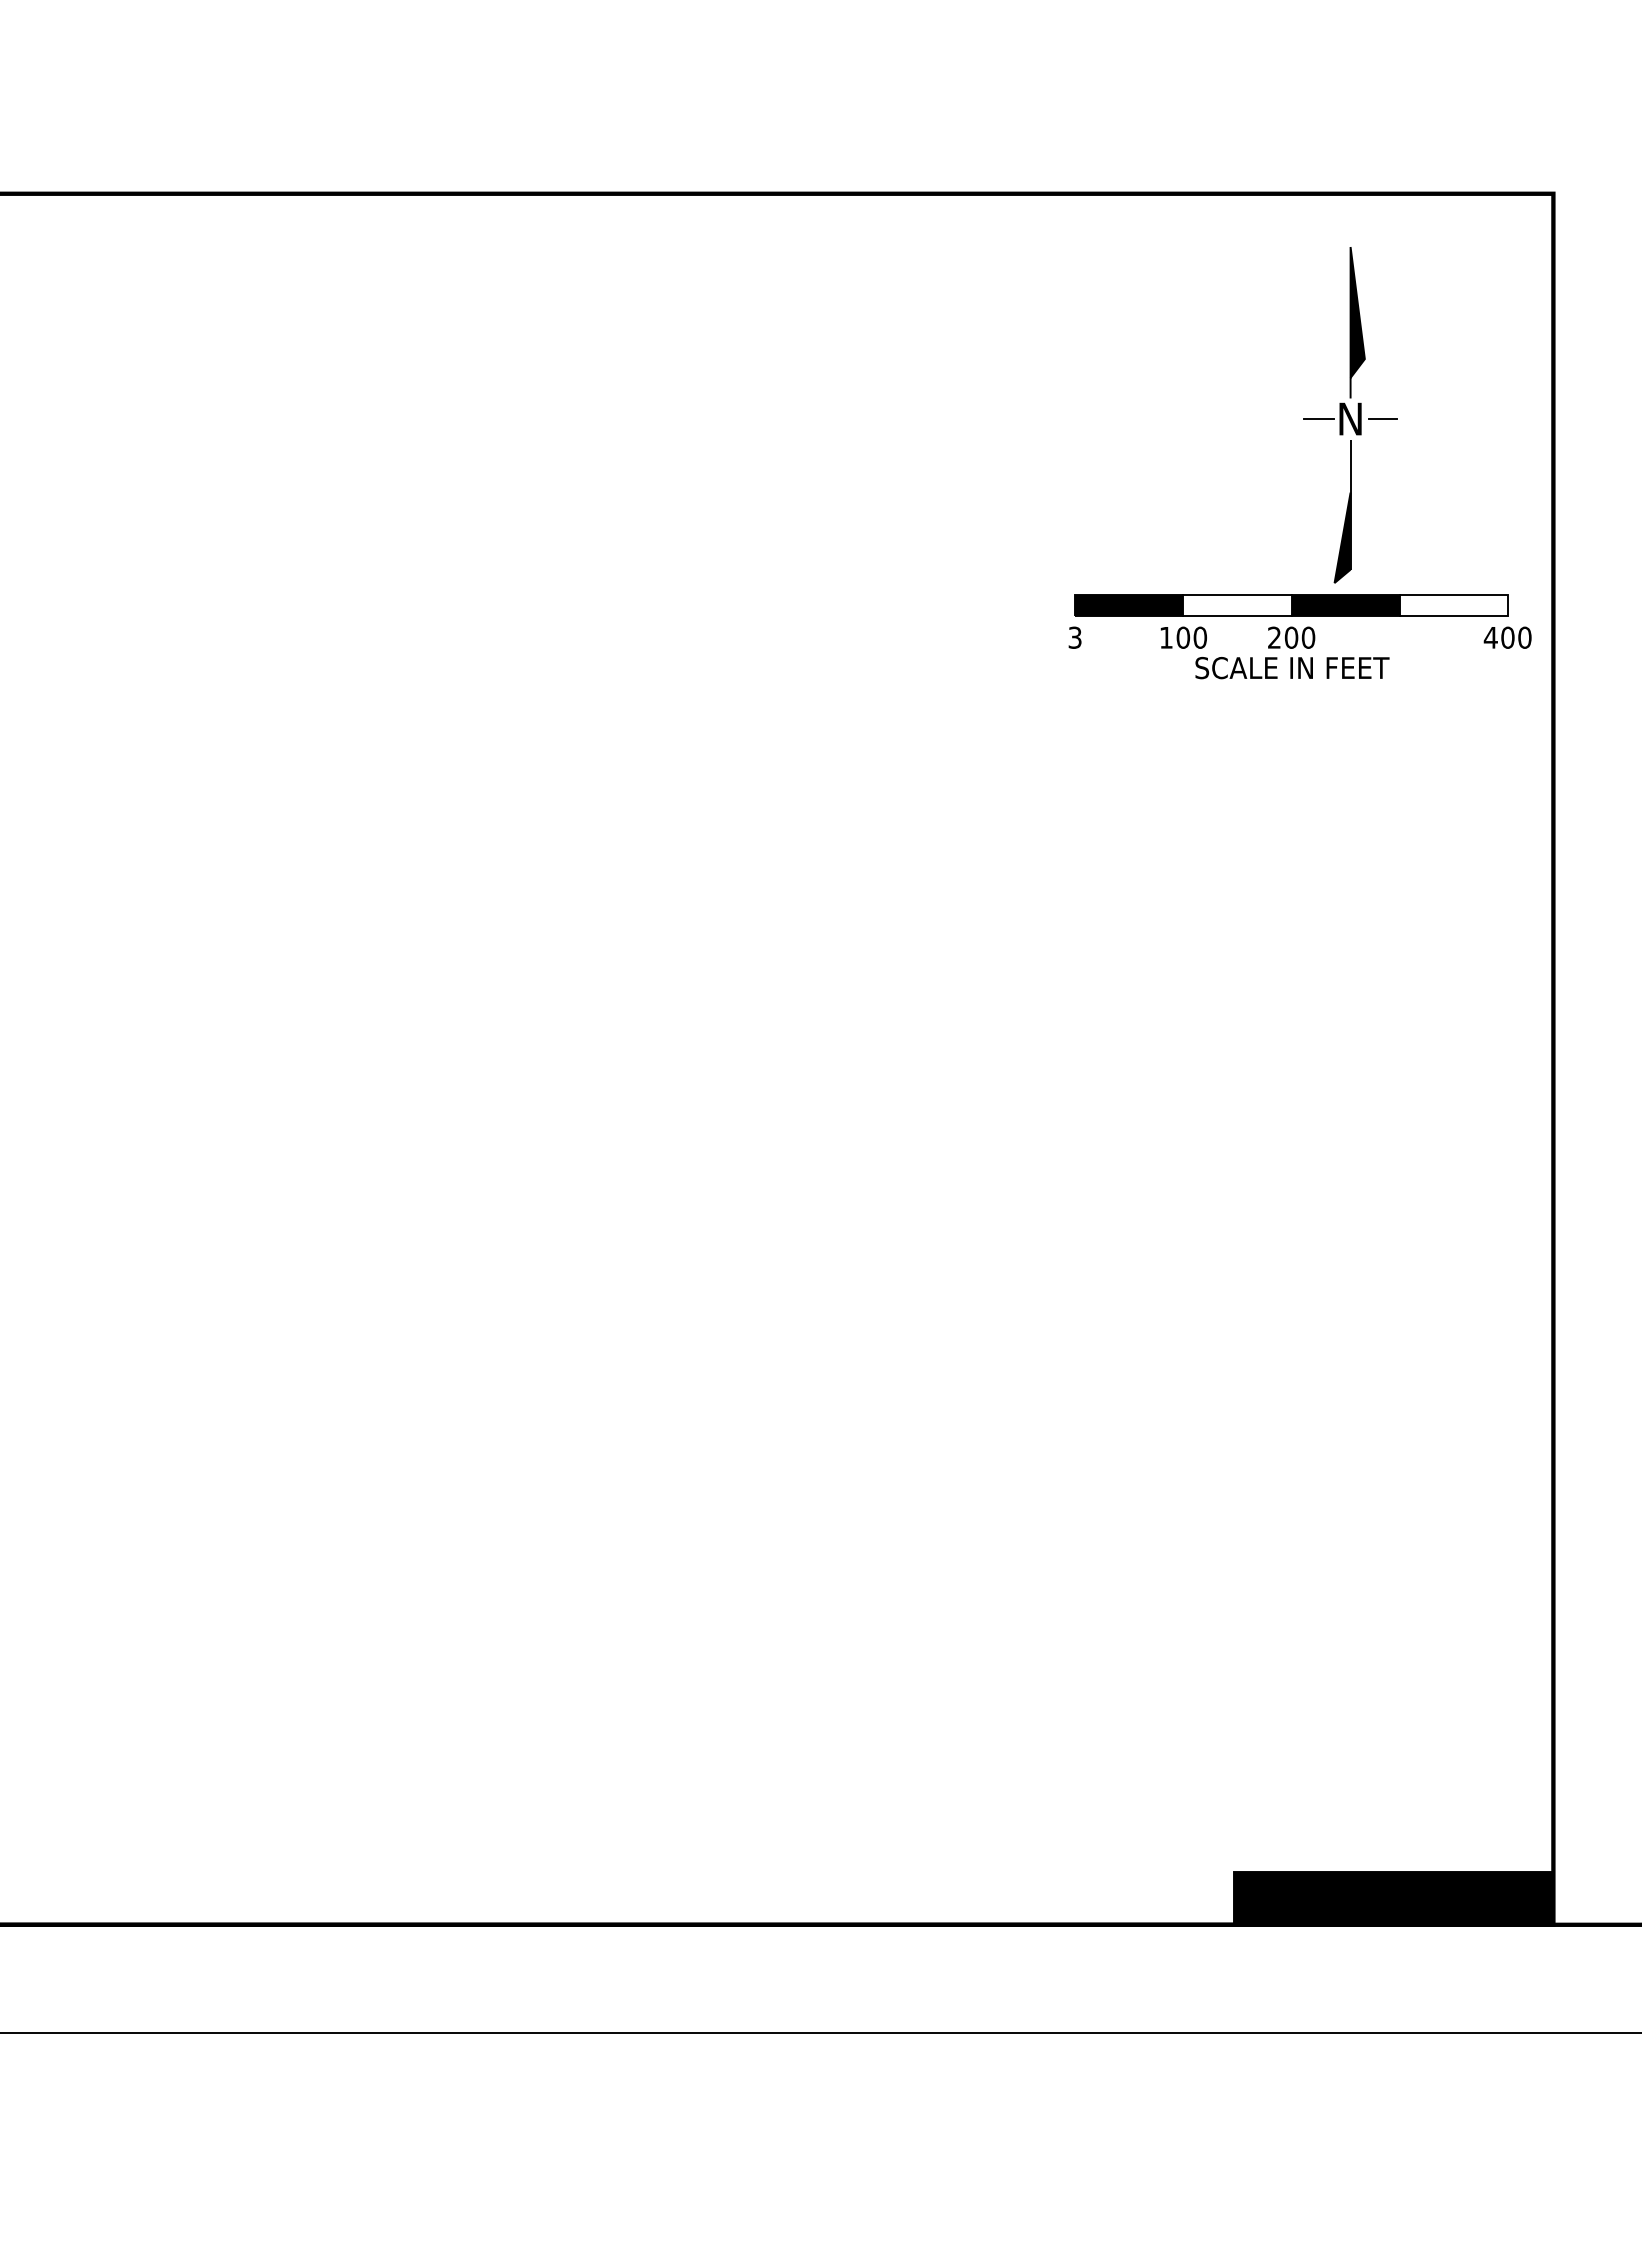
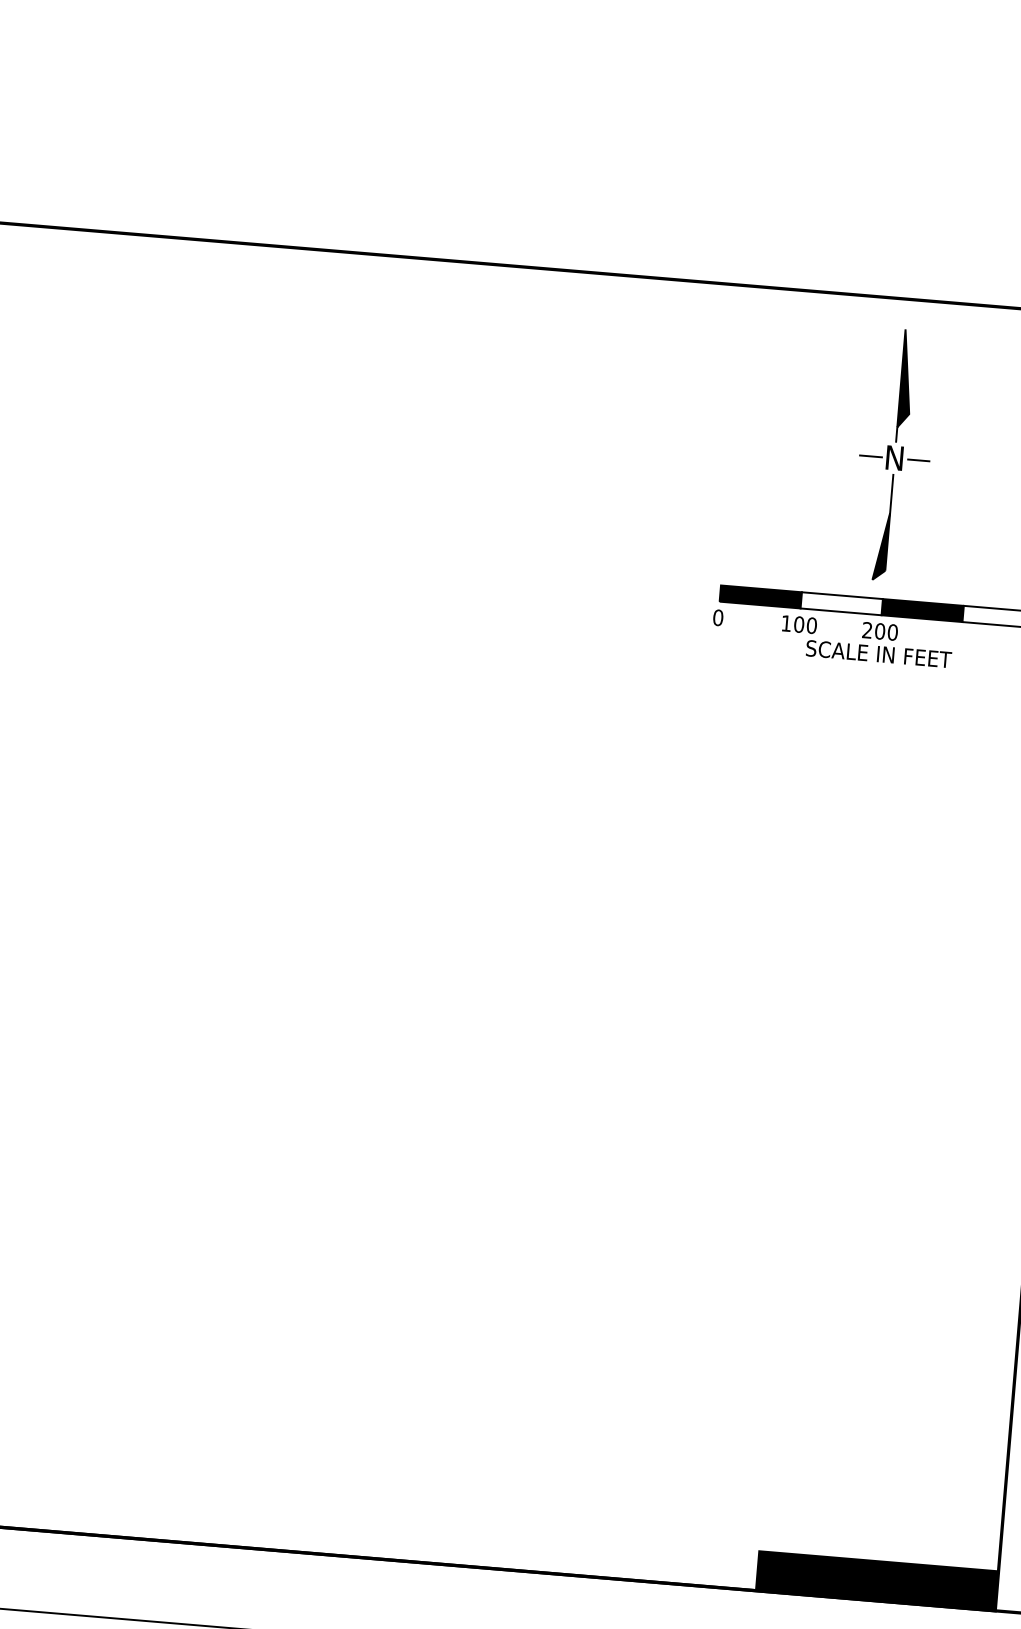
part: (1350, 415) -> (894, 455), moved
text: (1074, 637) -> (717, 617), 3 -> 0

